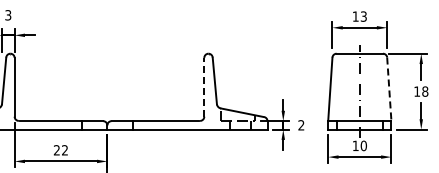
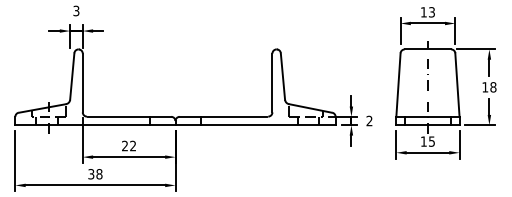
line: (204, 86) -> (272, 82), dashed -> solid
line: (389, 89) -> (457, 85), dashed -> solid
text: (363, 145) -> (431, 141), 10 -> 15

